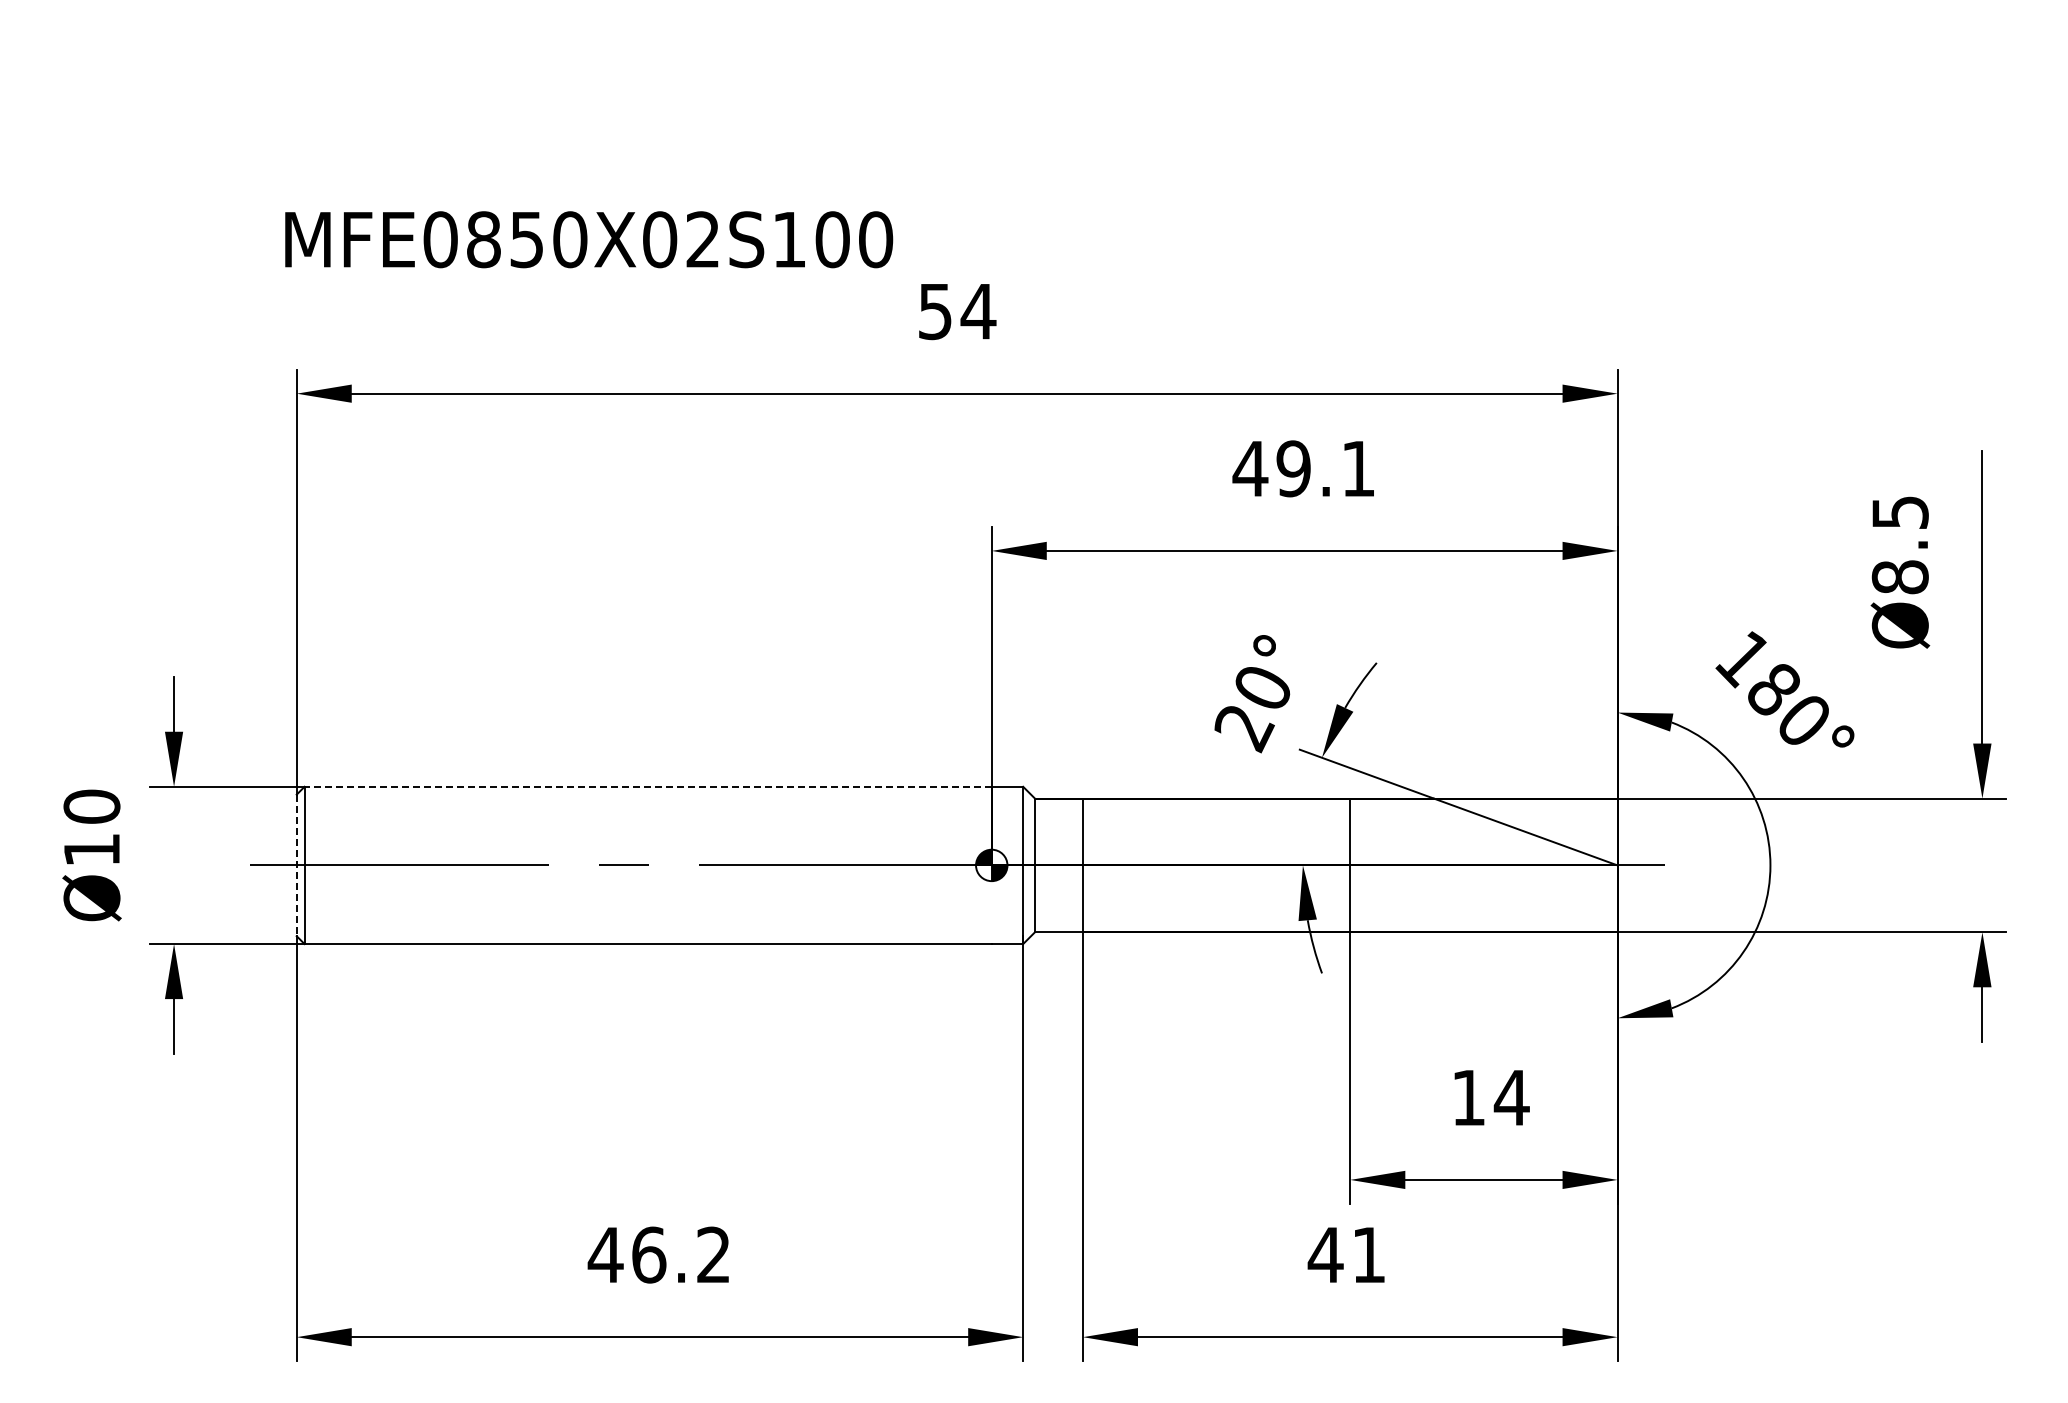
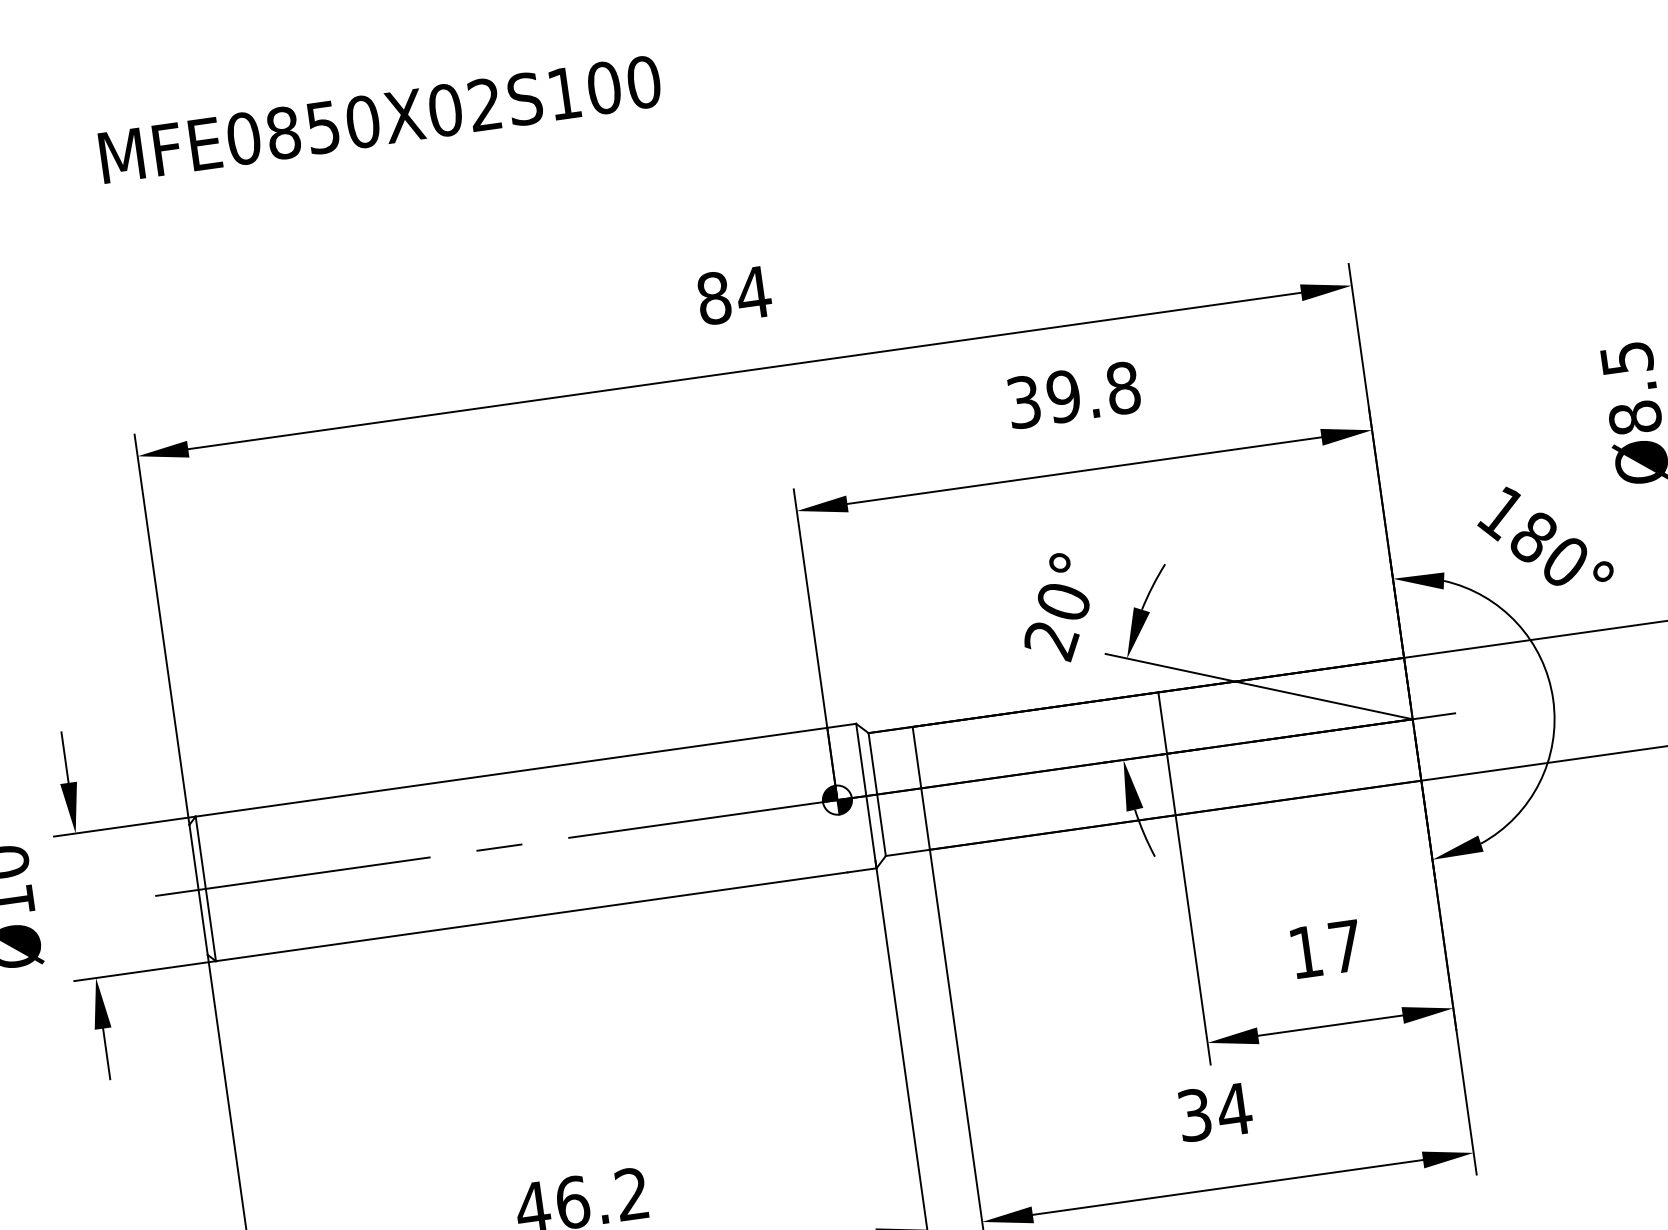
text: (589, 239) -> (380, 119), moved
text: (935, 311) -> (714, 298), 54 -> 84
text: (1303, 468) -> (1072, 395), 49.1 -> 39.8
line: (648, 786) -> (511, 771), dashed -> solid
line: (296, 865) -> (198, 890), dashed -> solid
text: (1511, 1097) -> (1345, 946), 14 -> 17
text: (1346, 1254) -> (1213, 1111), 41 -> 34

